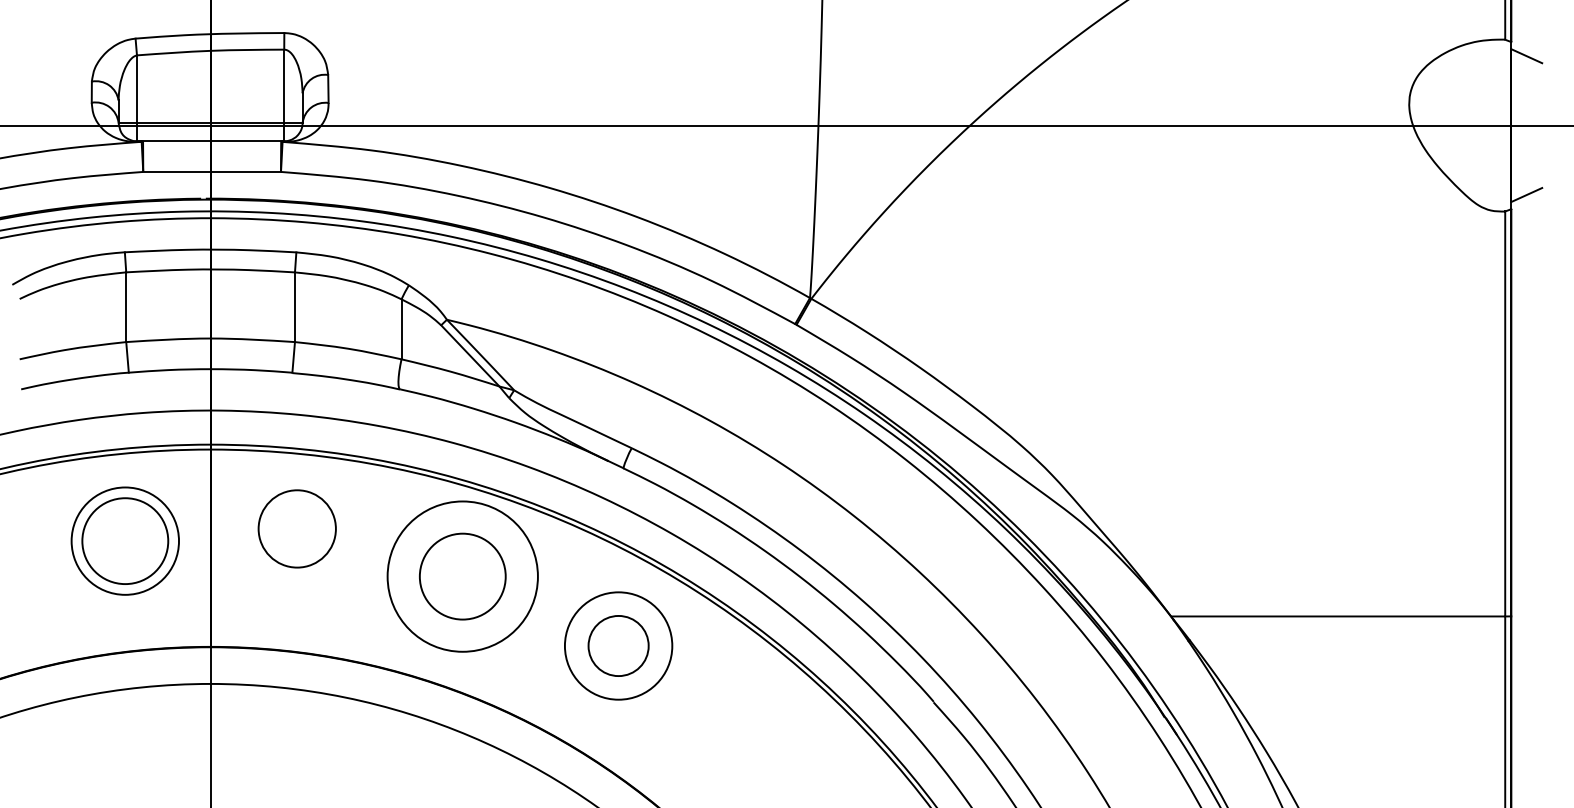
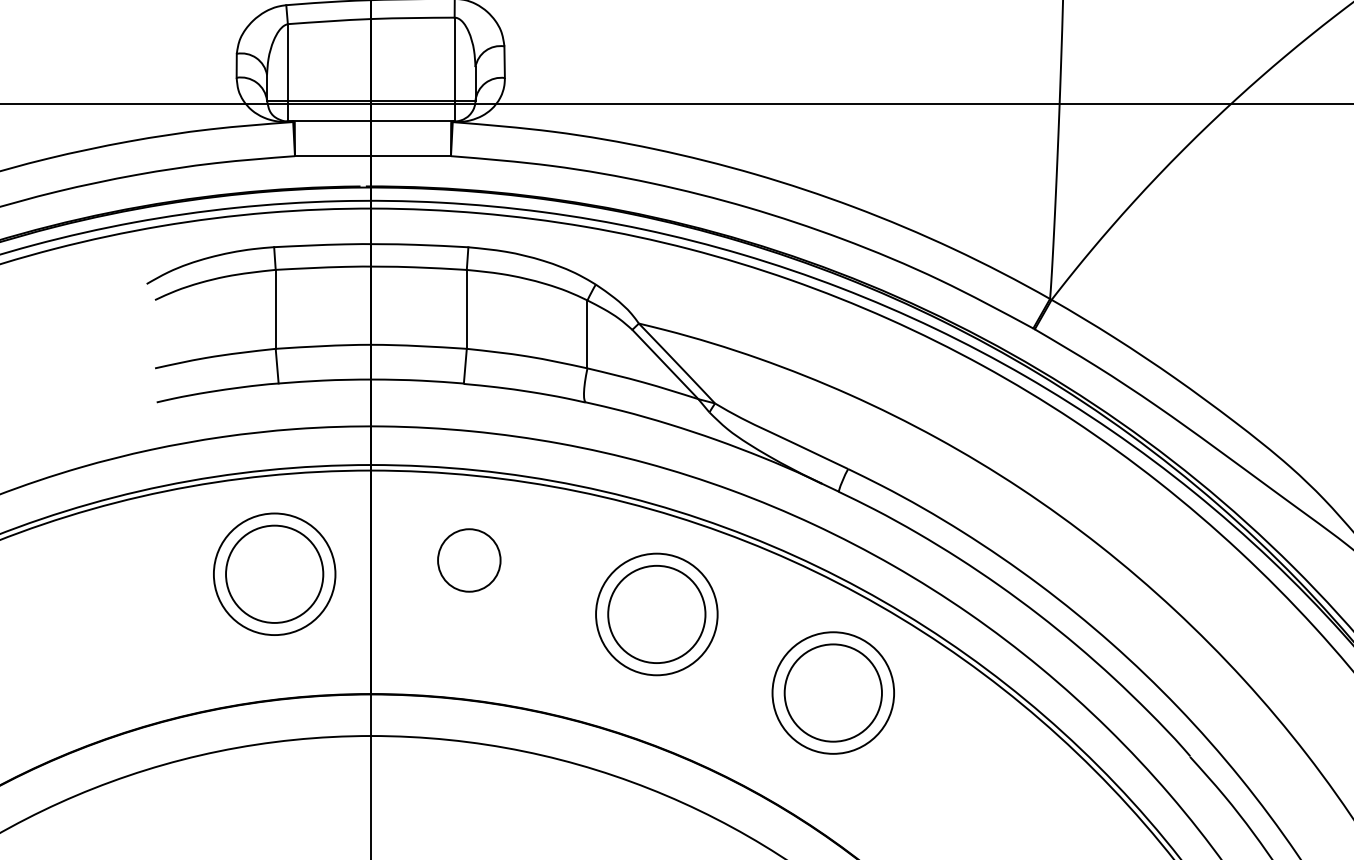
circle: (296, 528) -> (468, 559), size x0.71
circle: (462, 576) -> (656, 614), size x0.71
circle: (618, 645) -> (833, 692), size x1.43

